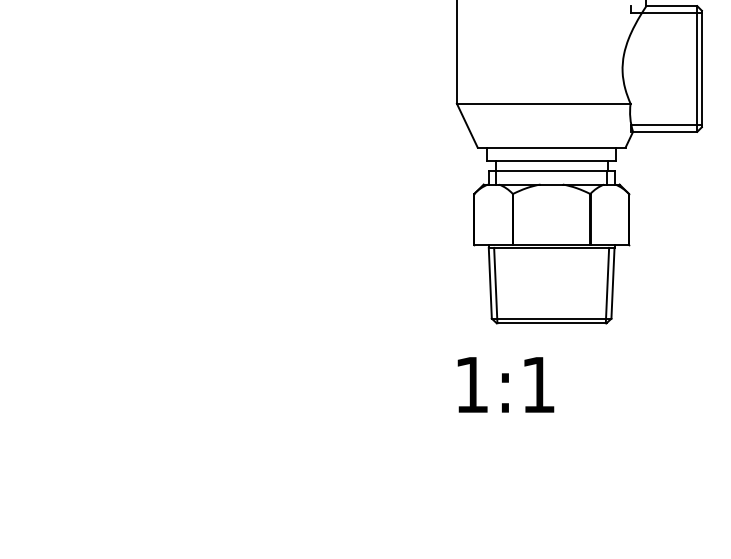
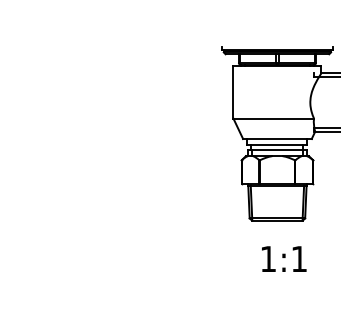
text: (506, 383) -> (284, 258), moved

